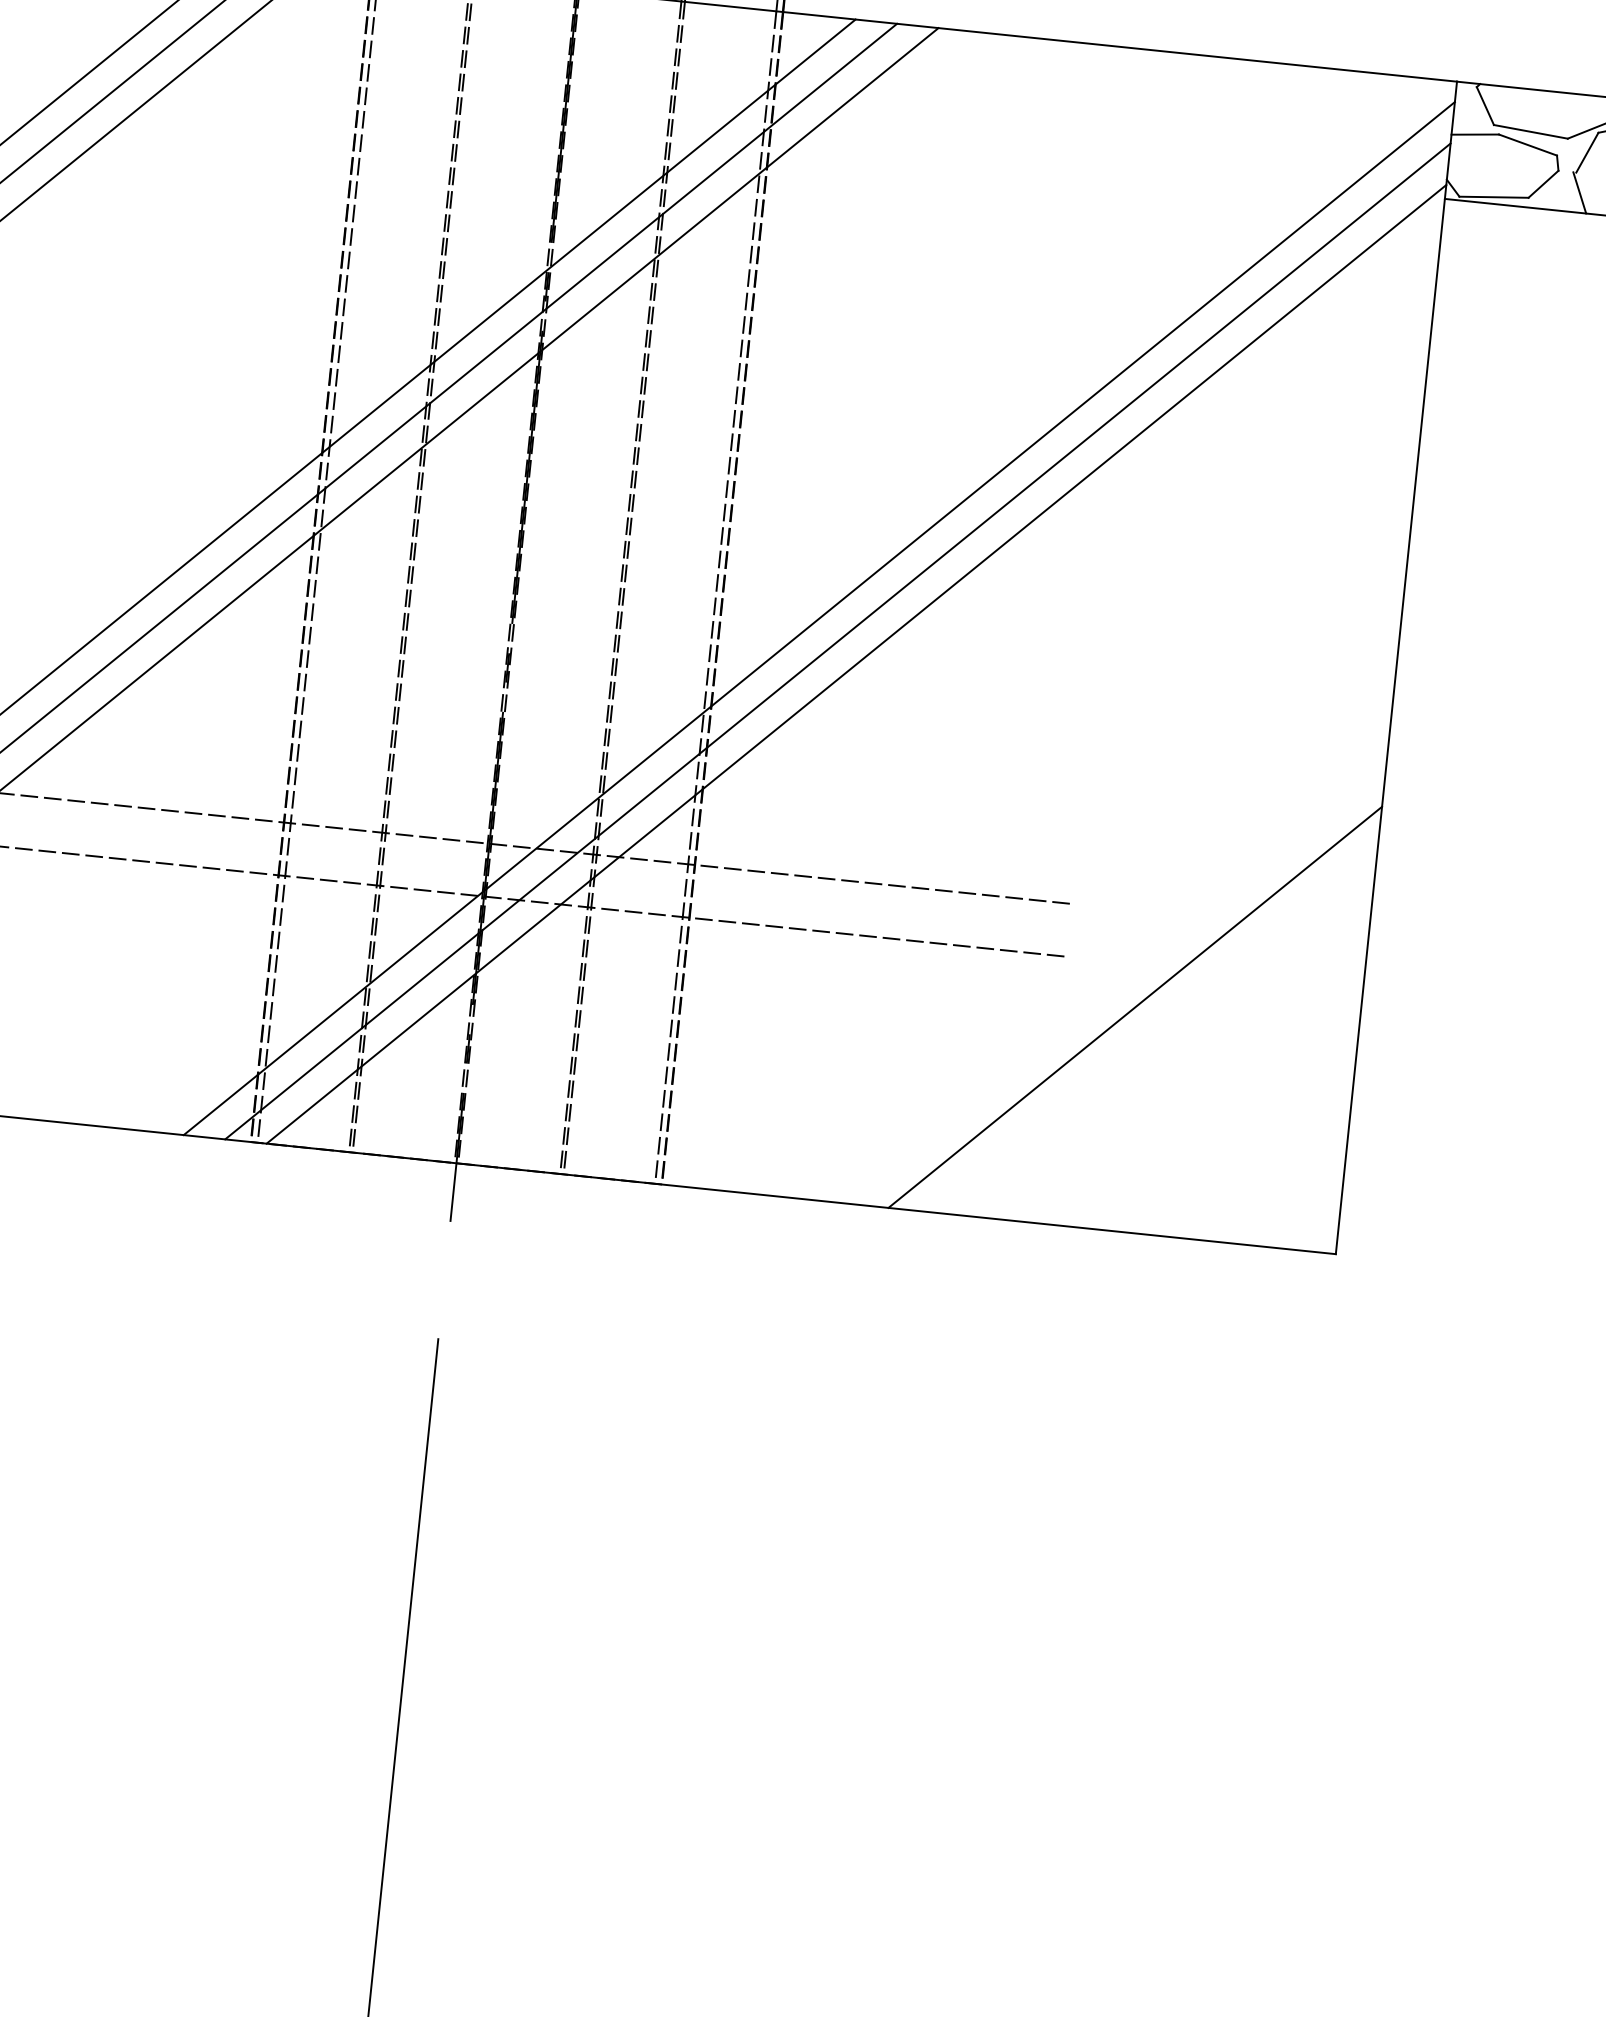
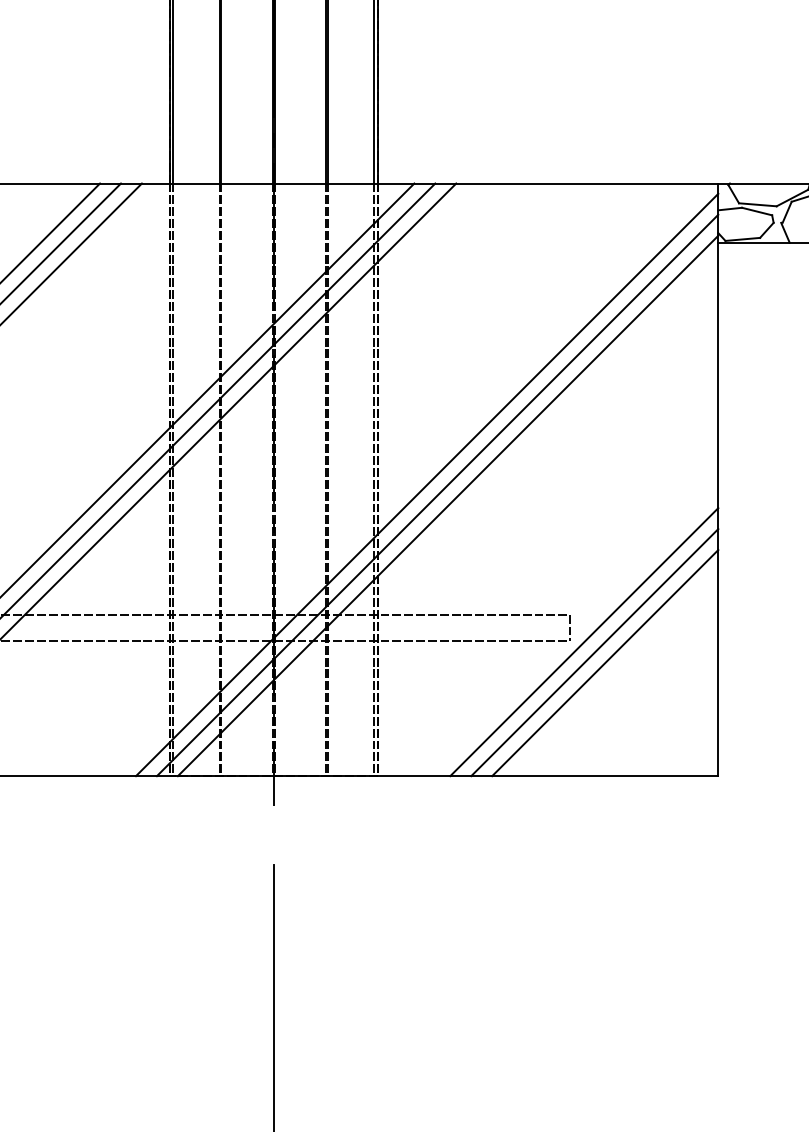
line: (1073, 929) -> (570, 627), added
line: (1098, 962) -> (584, 642), added
line: (1116, 984) -> (594, 652), added

